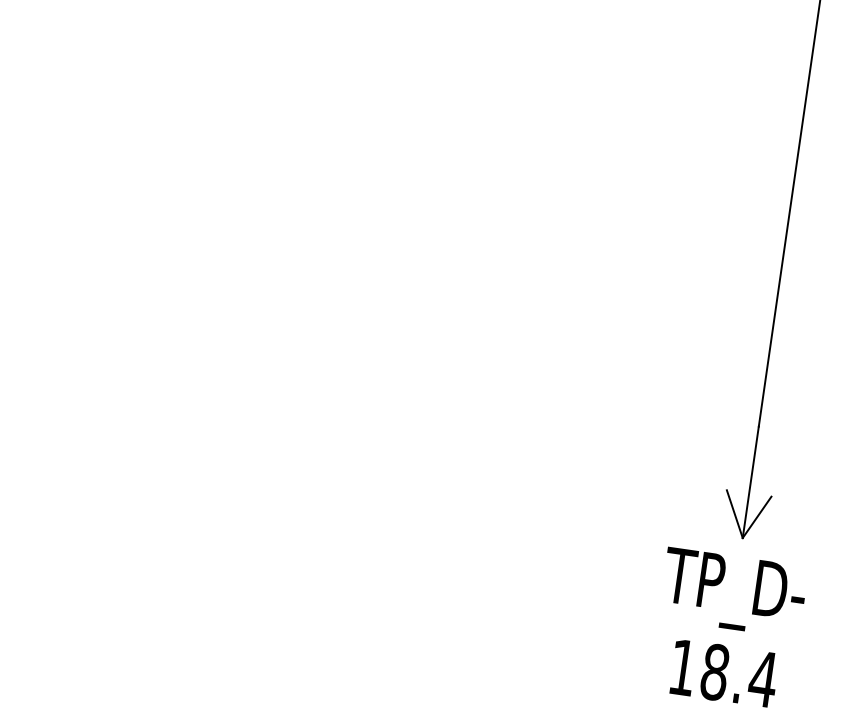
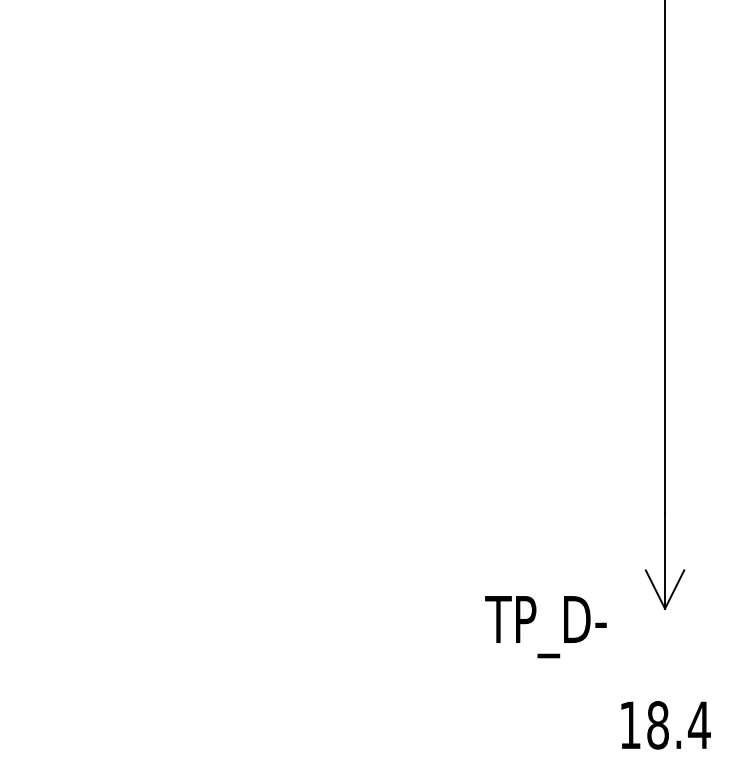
text: (732, 593) -> (545, 627), moved

